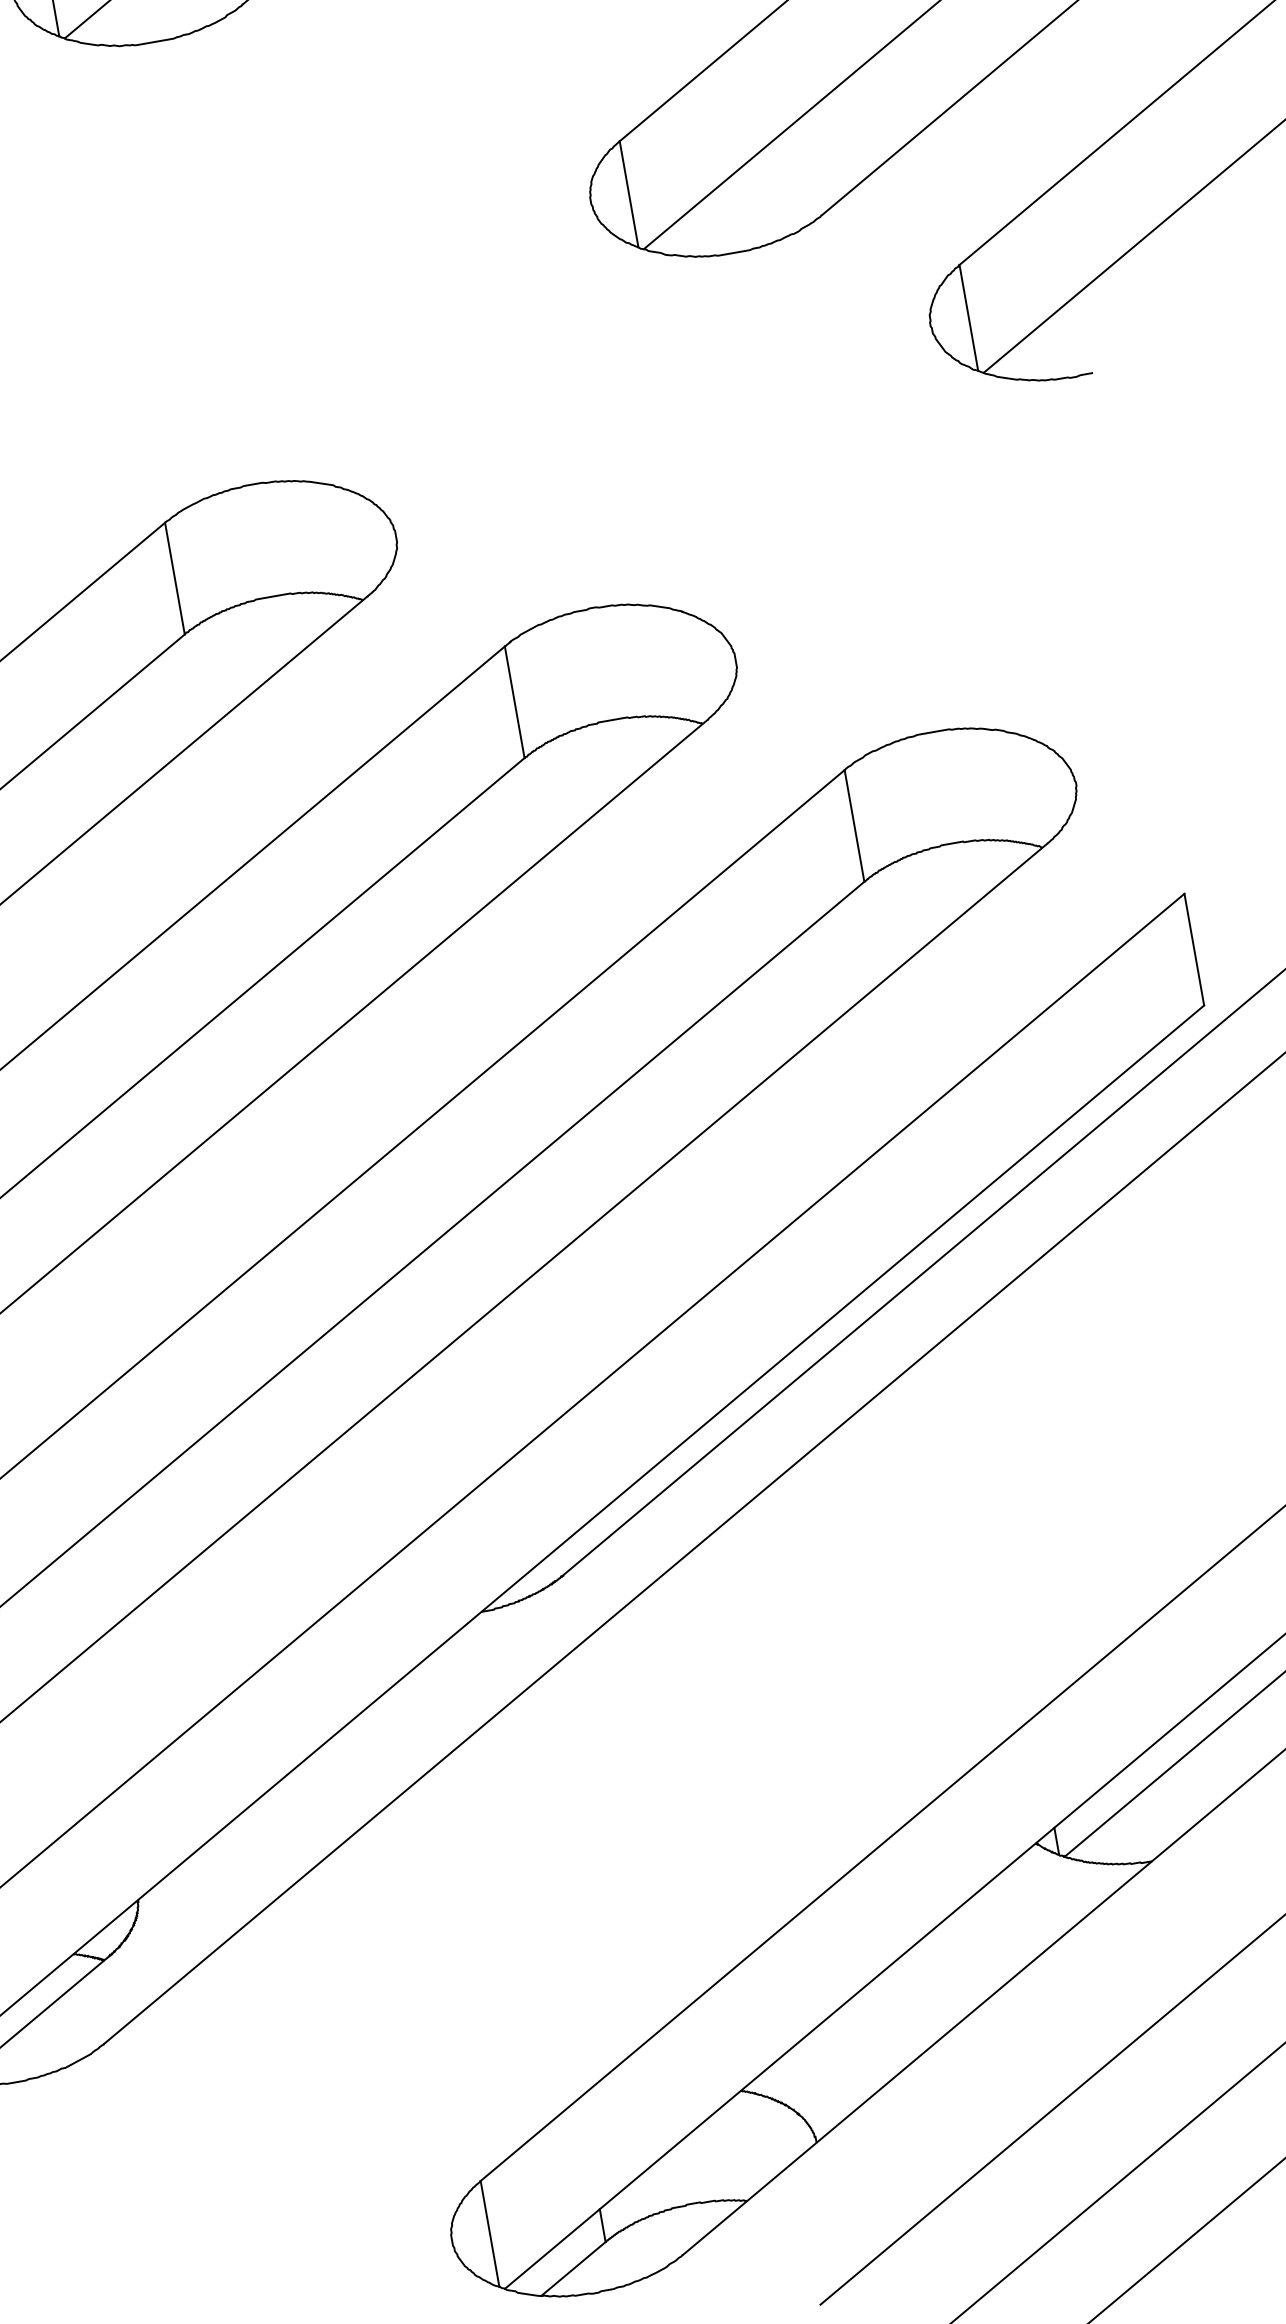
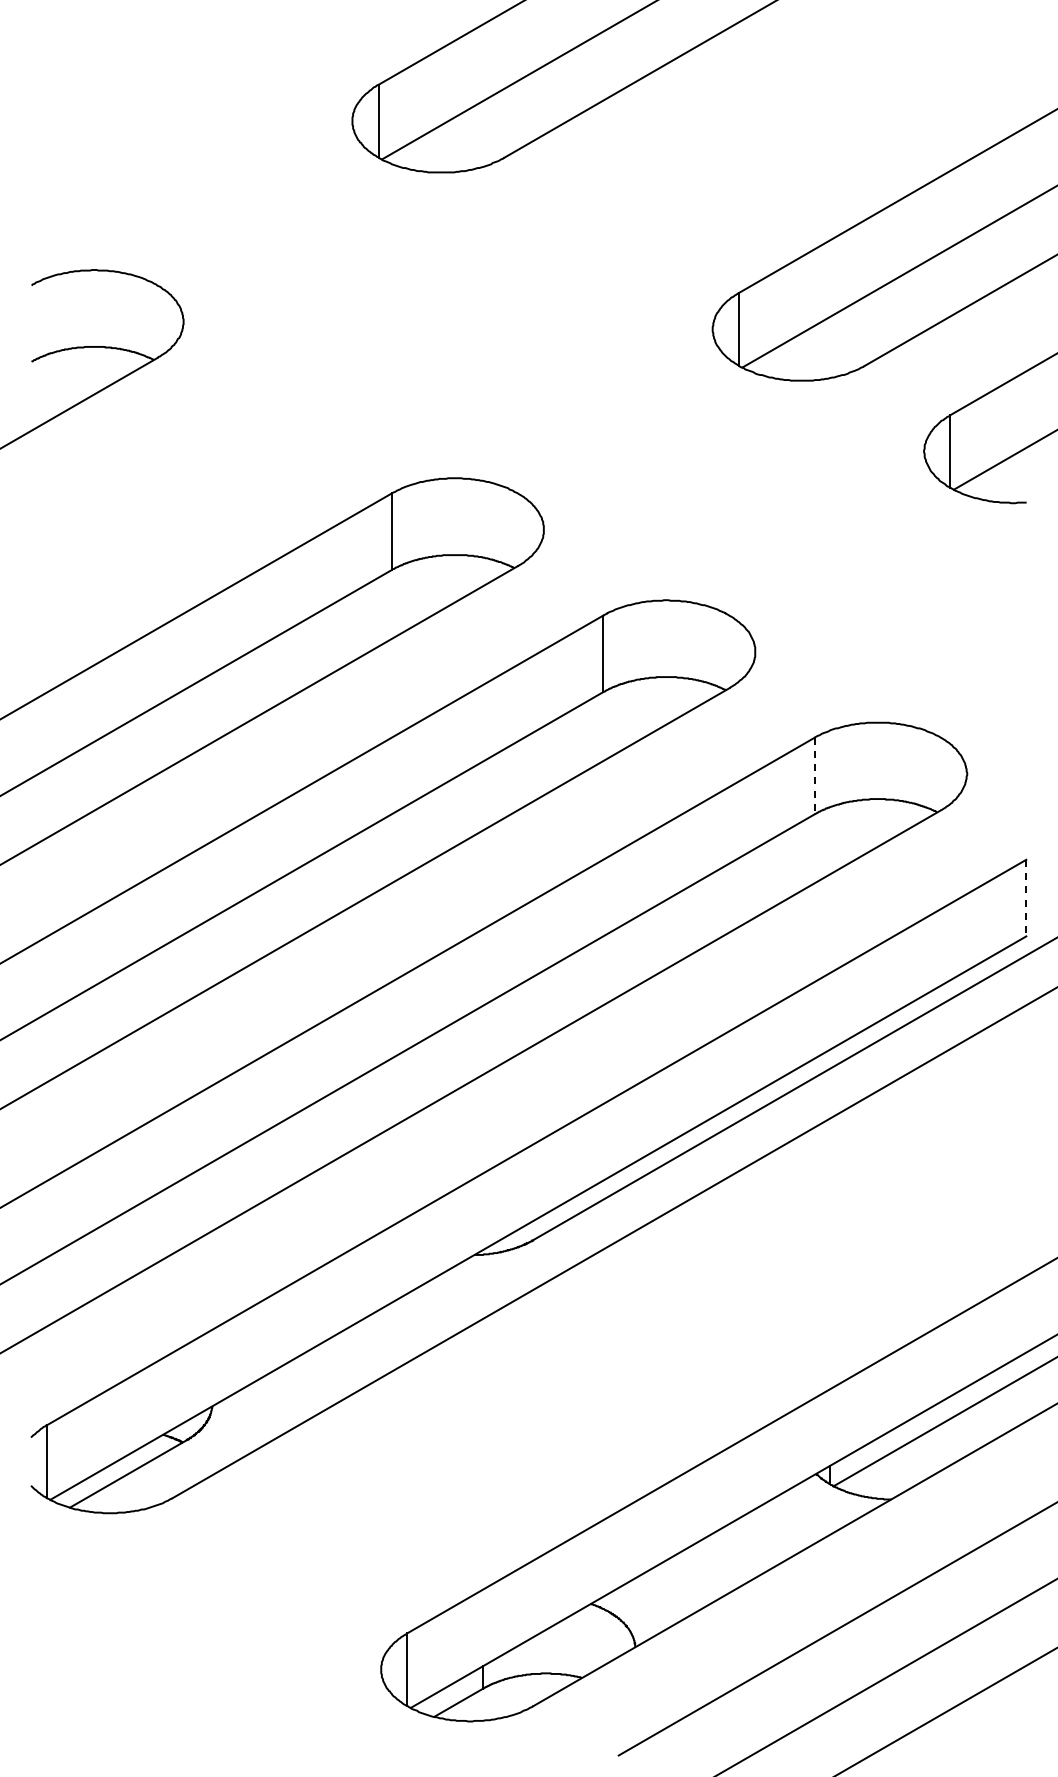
line: (854, 826) -> (814, 776), solid -> dashed
line: (1194, 950) -> (1026, 898), solid -> dashed

